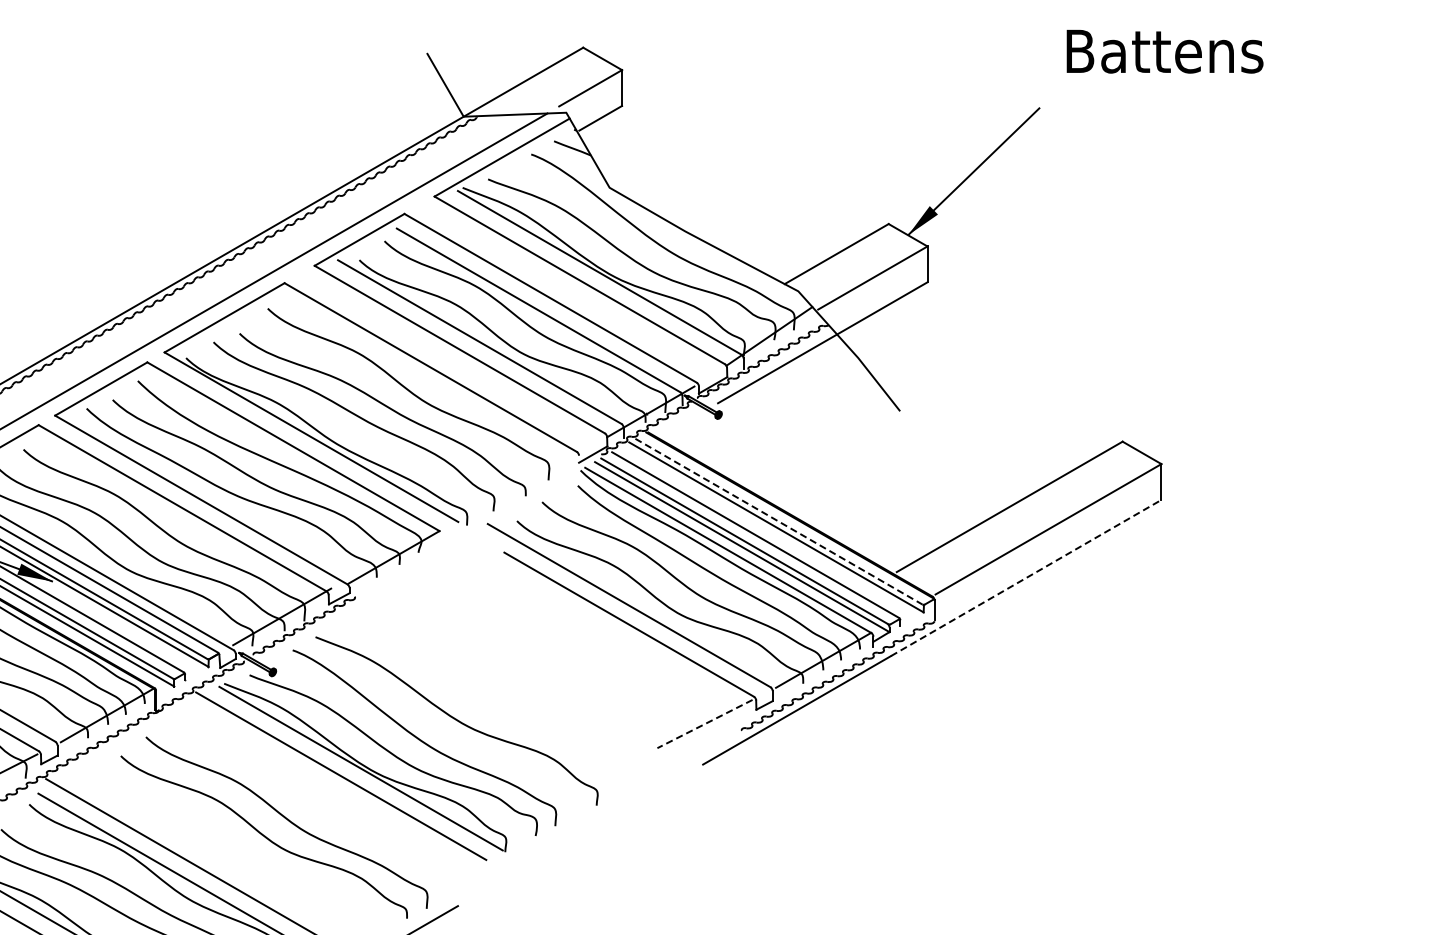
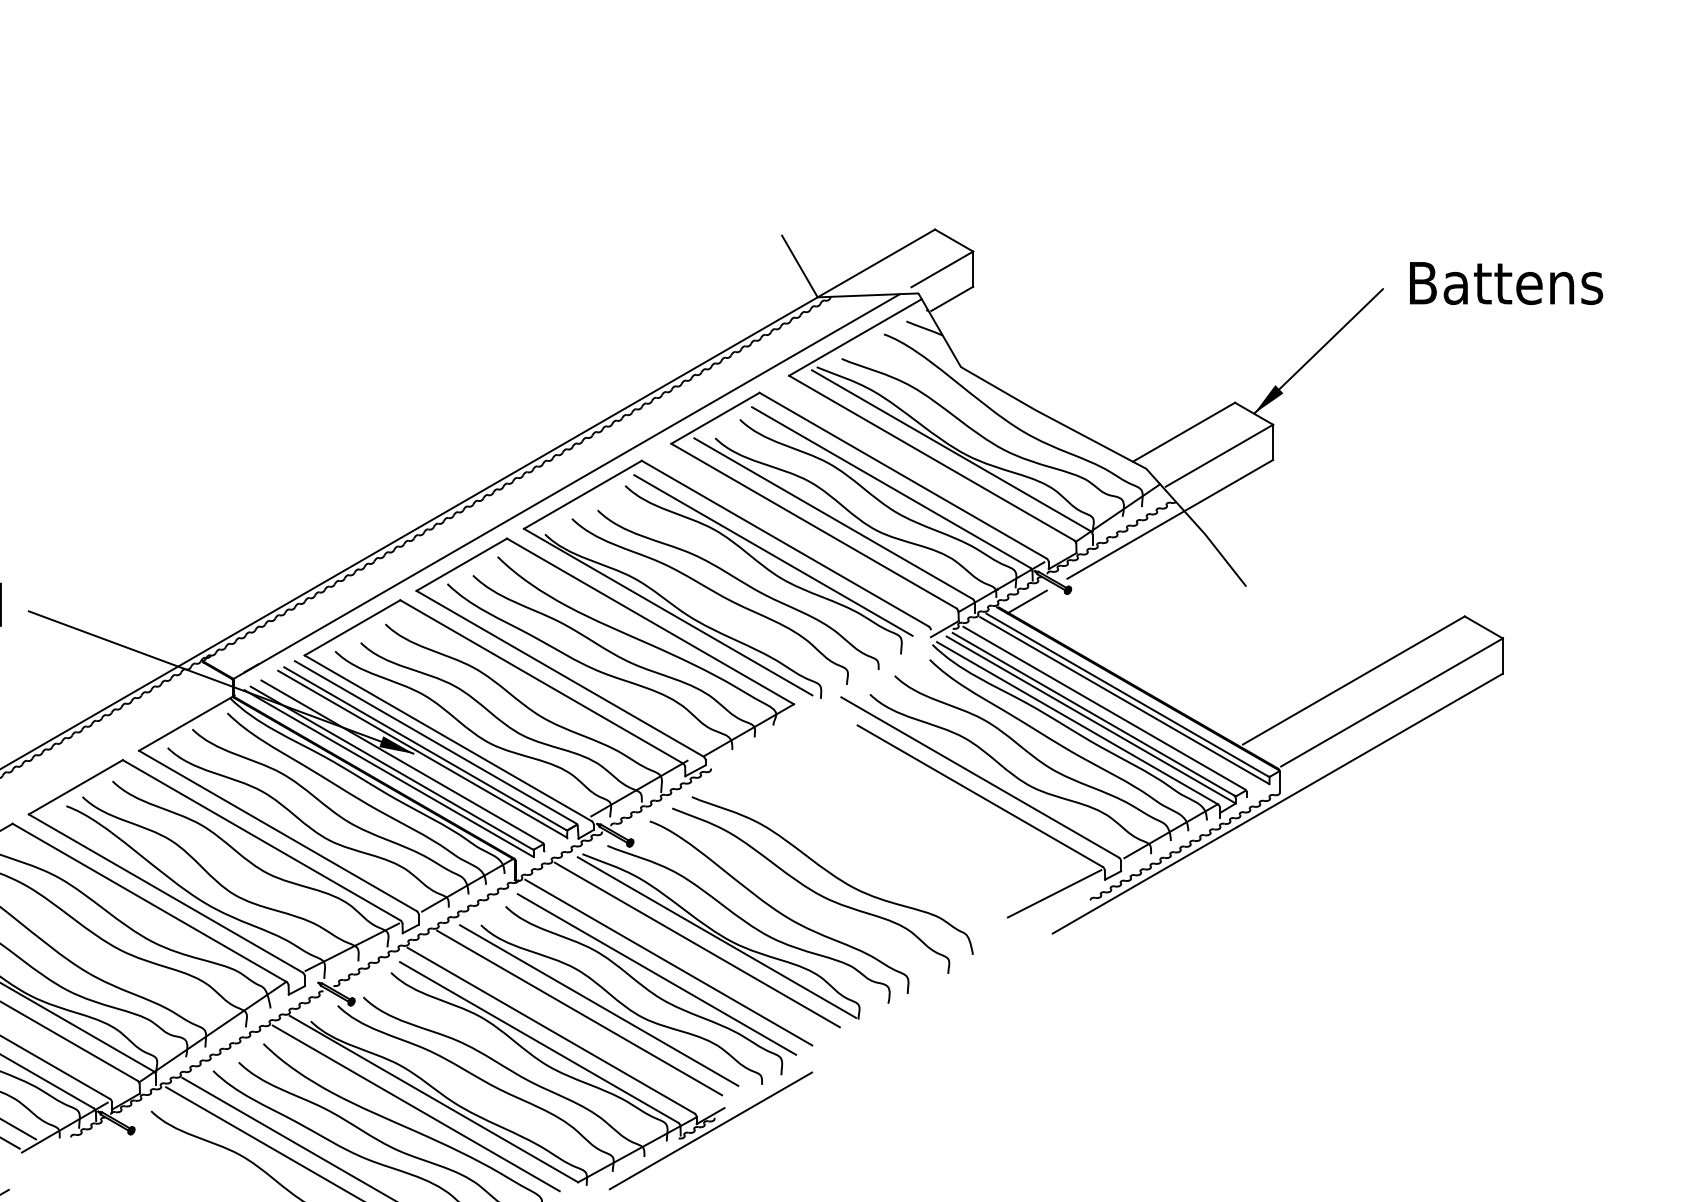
text: (1165, 51) -> (1506, 283), moved
line: (418, 379) -> (773, 555), added
line: (676, 426) -> (1026, 601), added
line: (779, 521) -> (1127, 694), dashed -> solid
line: (1026, 578) -> (1370, 750), dashed -> solid
curve: (478, 705) -> (832, 875), added
line: (704, 724) -> (1054, 894), dashed -> solid
line: (311, 794) -> (668, 962), added
line: (299, 806) -> (656, 974), added
line: (241, 837) -> (599, 1005), added
line: (221, 844) -> (579, 1012), added

